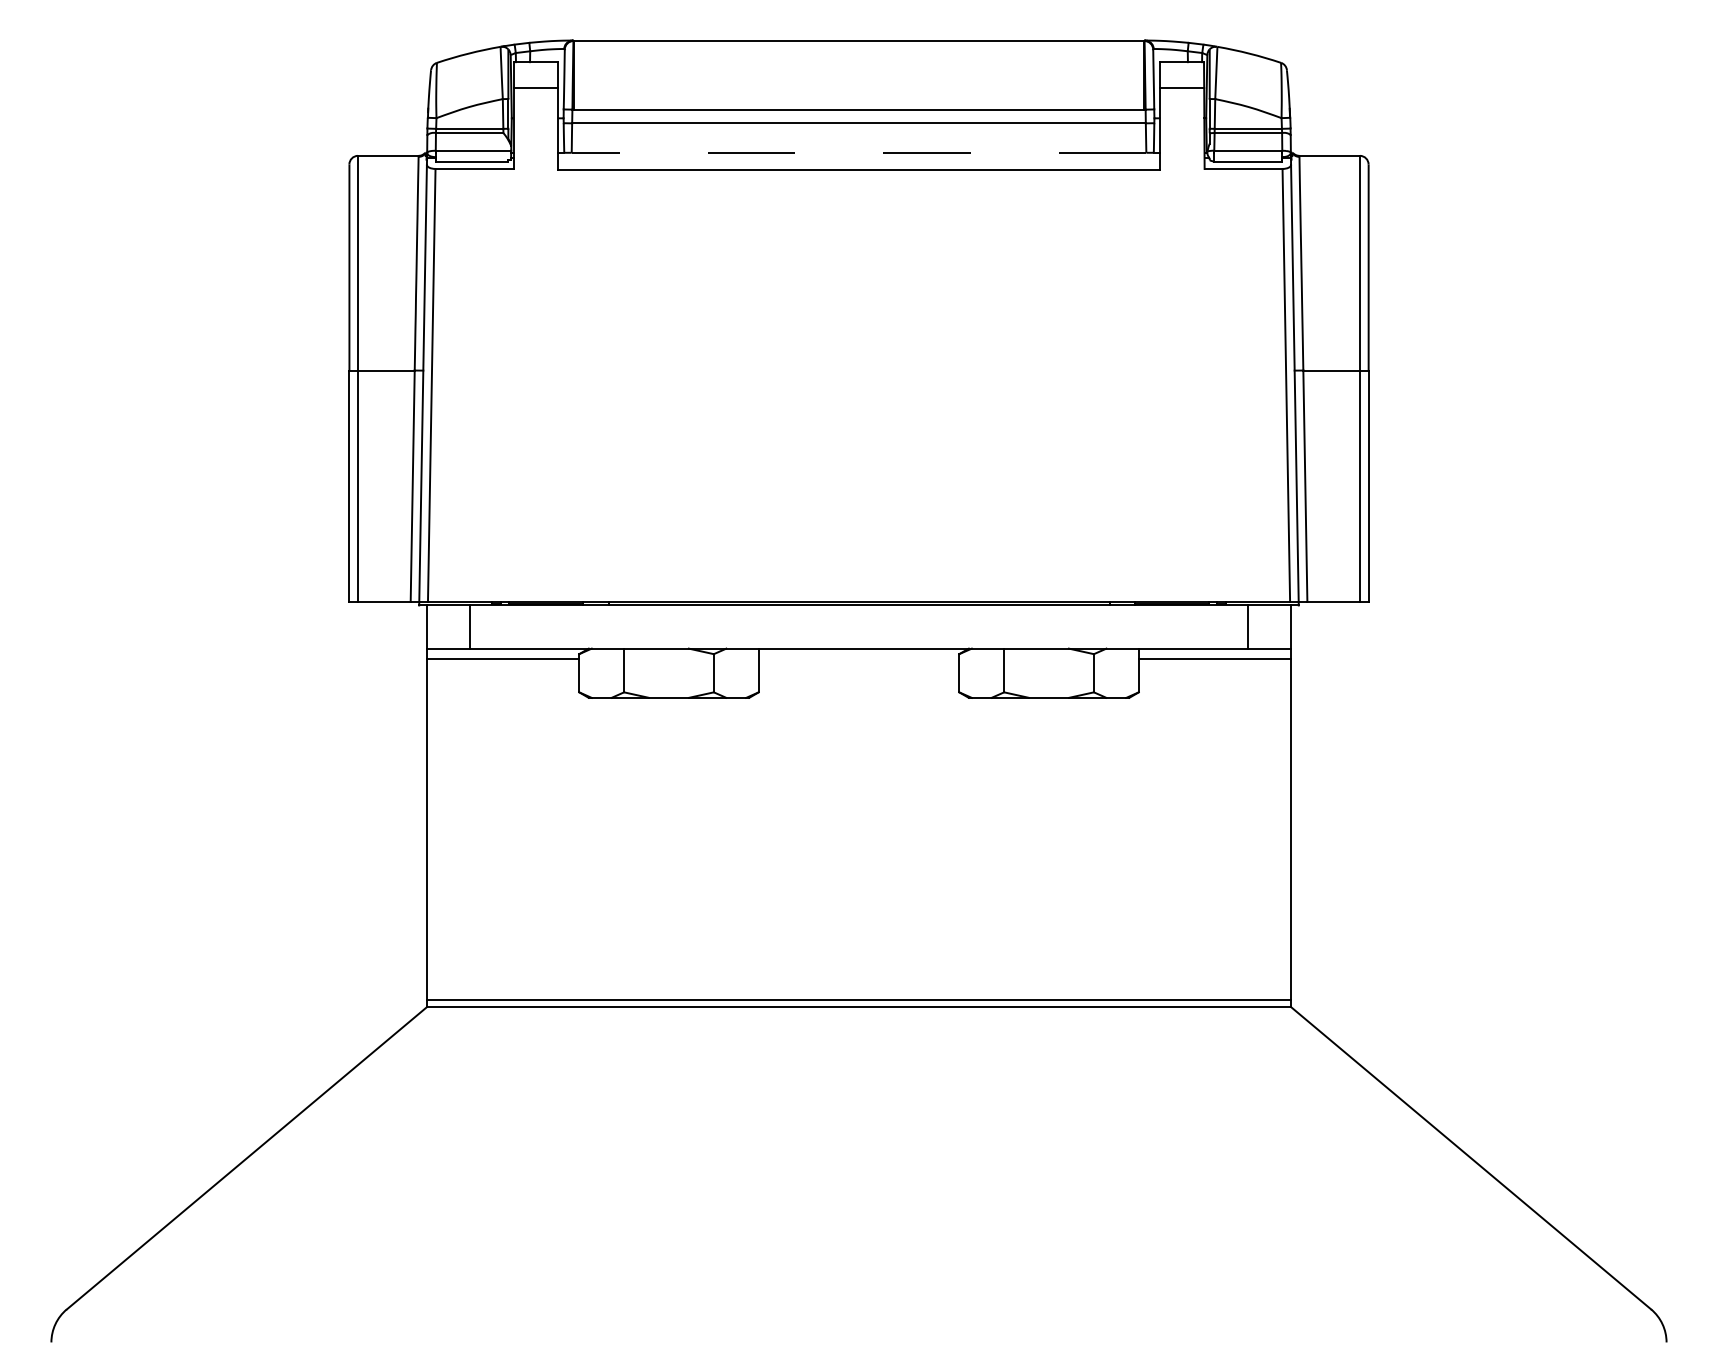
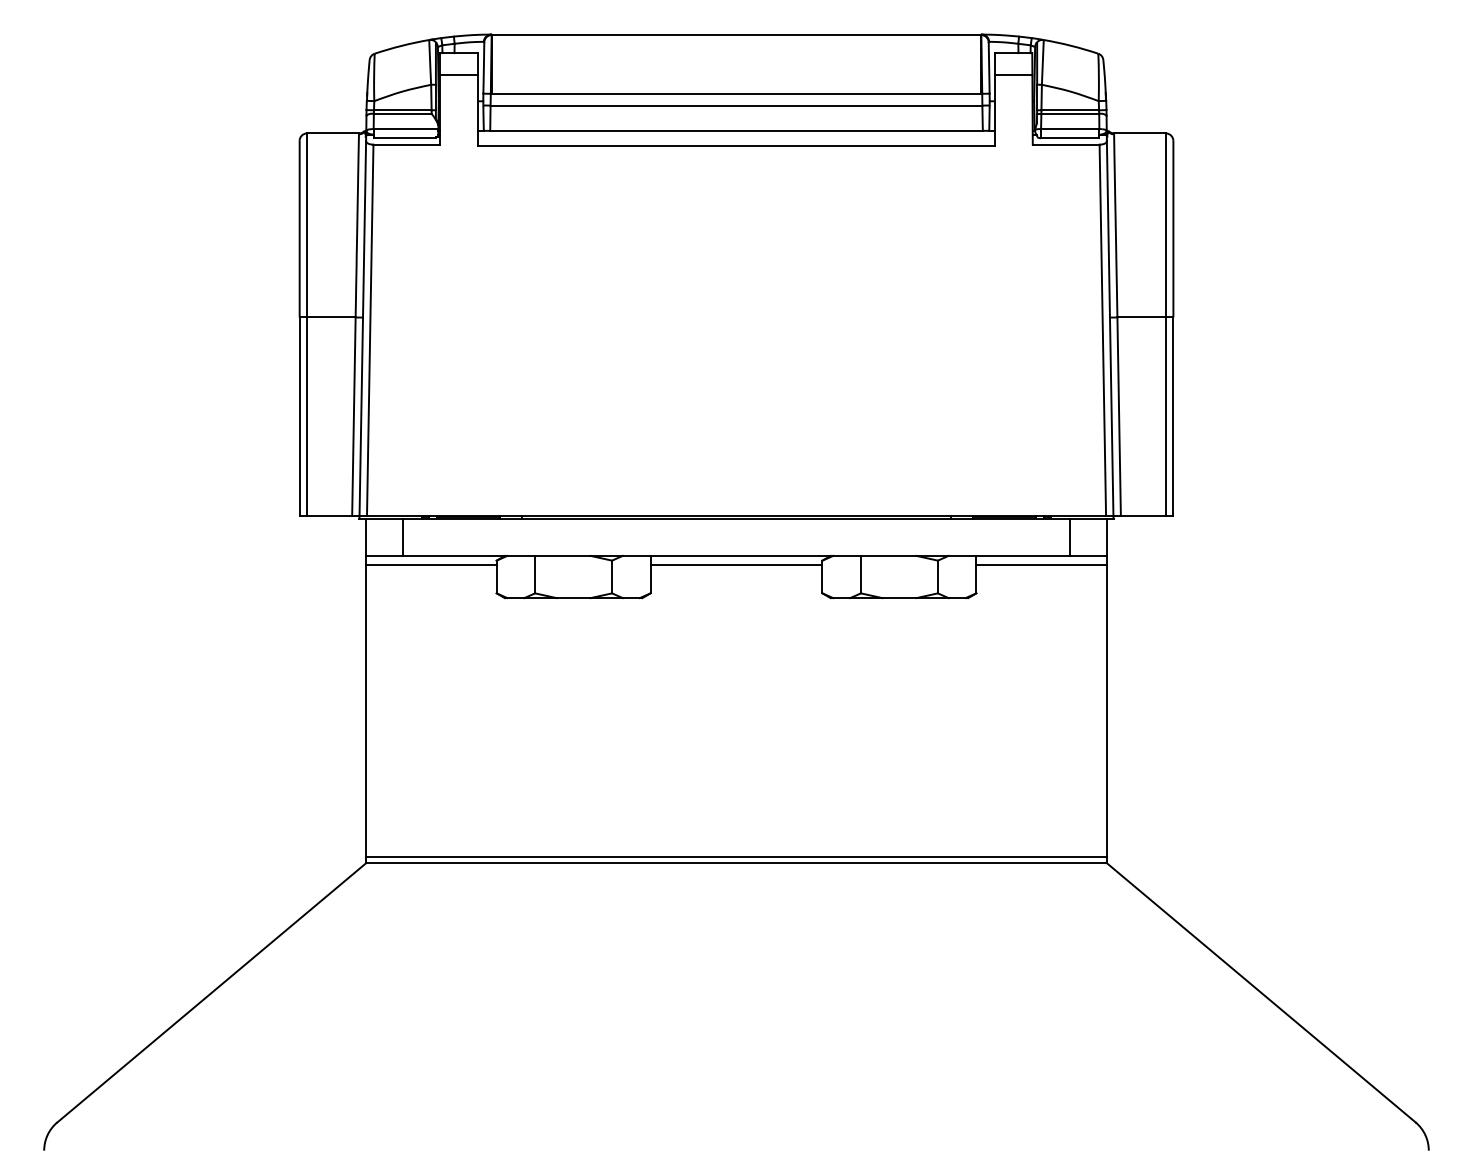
line: (859, 152) -> (736, 130), dashed -> solid
line: (859, 658) -> (736, 564), added

